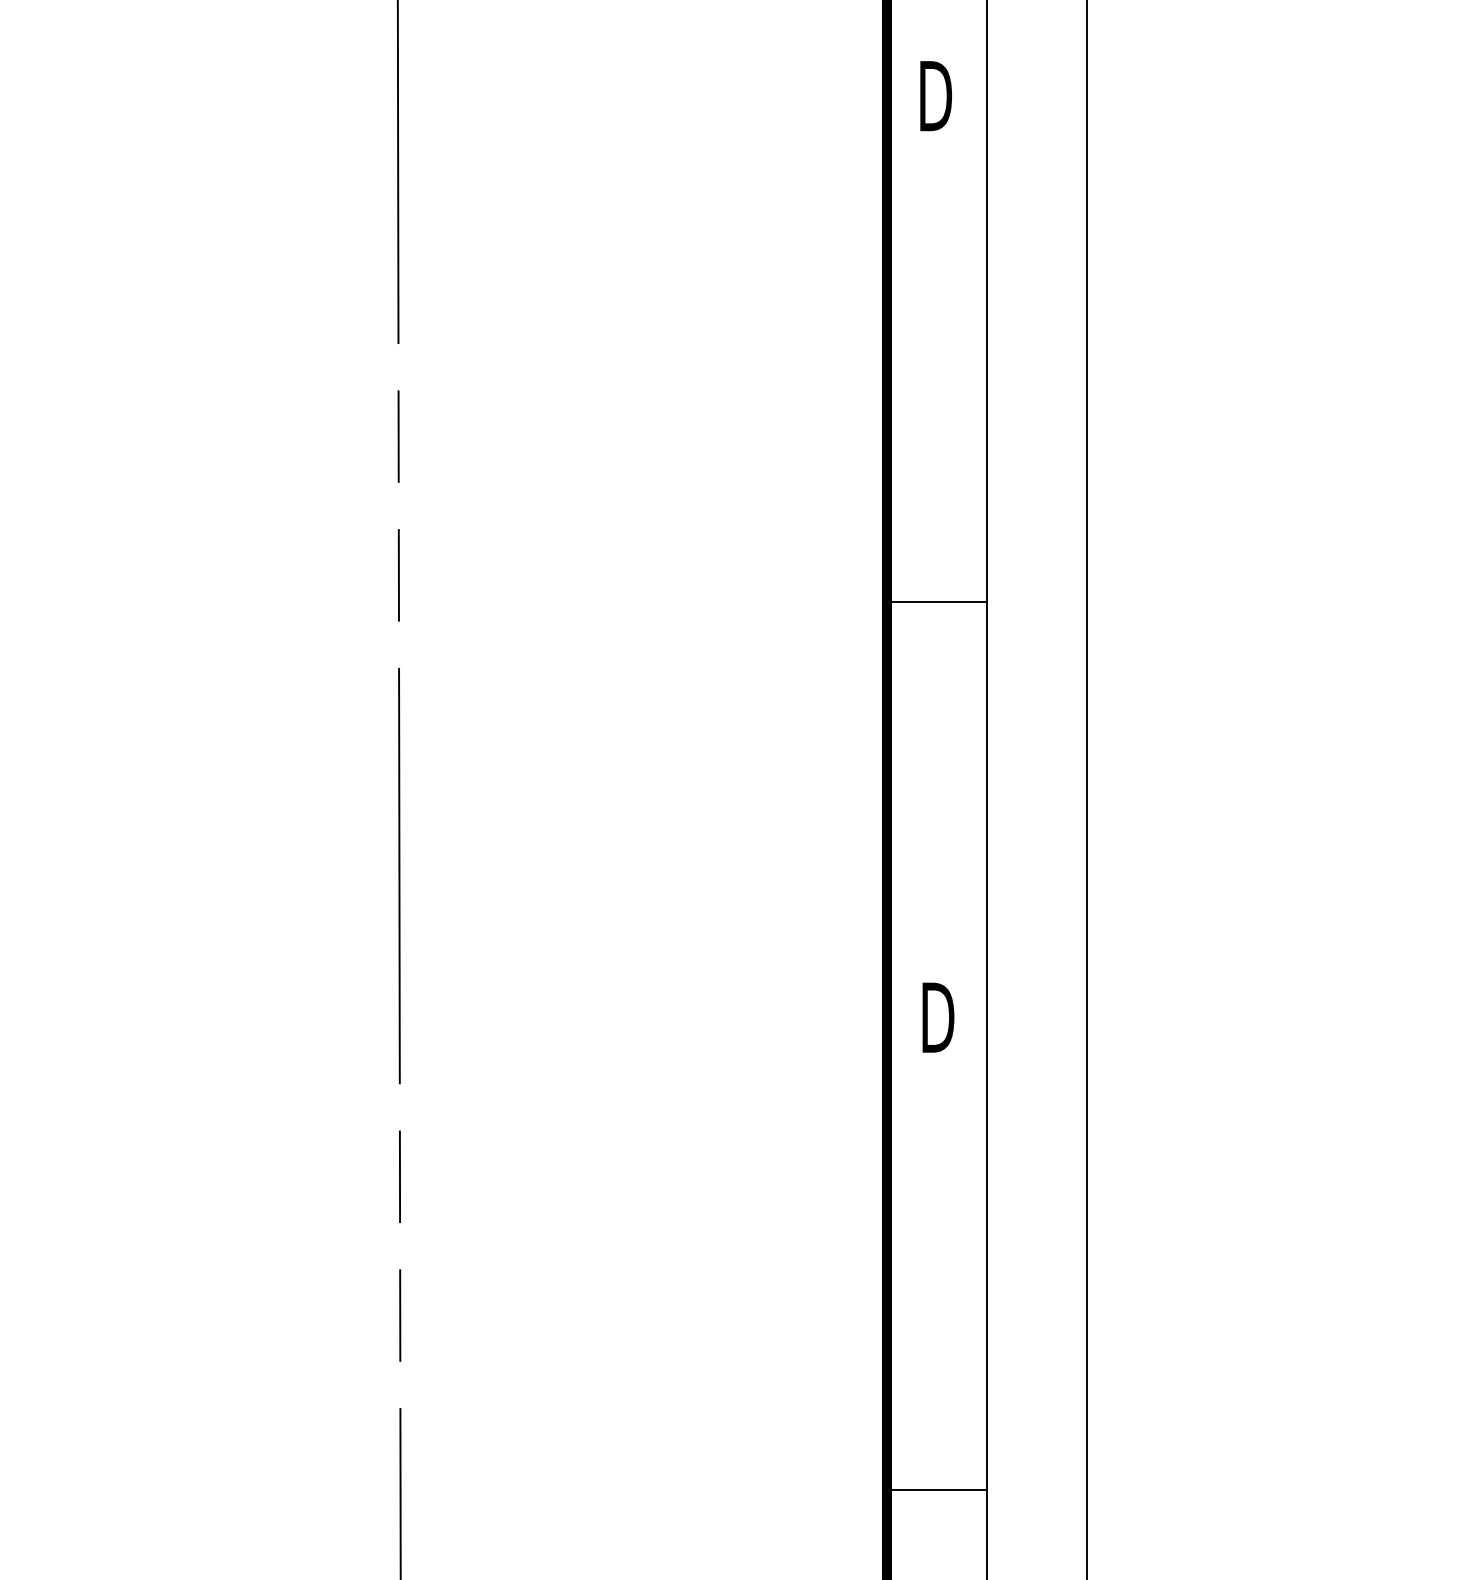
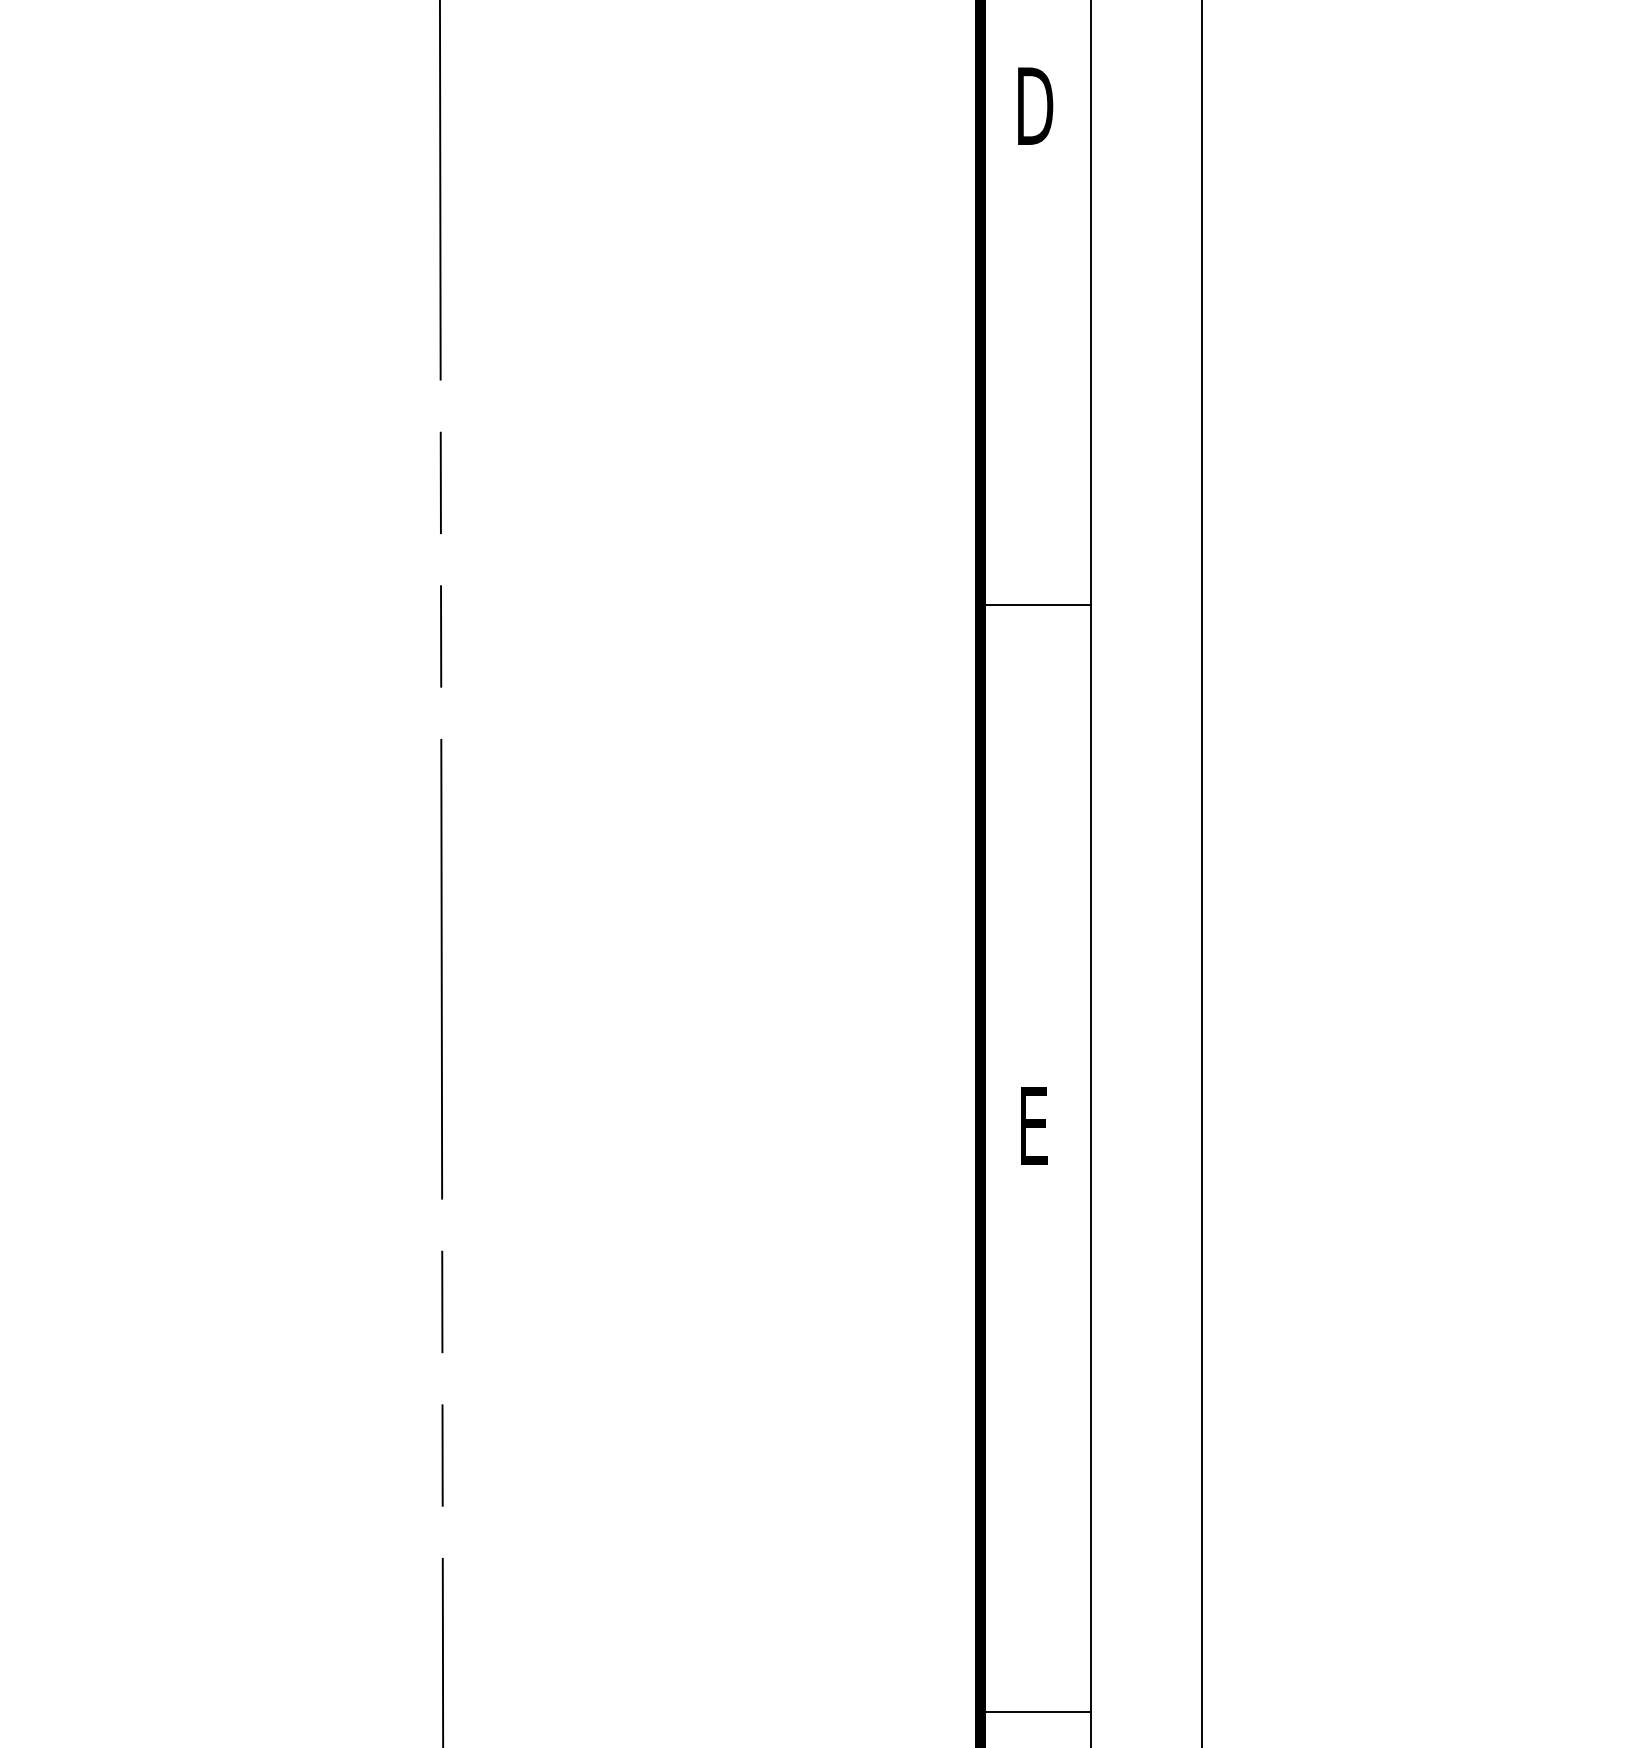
line: (936, 601) -> (1035, 604), moved
text: (938, 1017) -> (1038, 1125), D -> E
line: (936, 1489) -> (1035, 1711), moved

